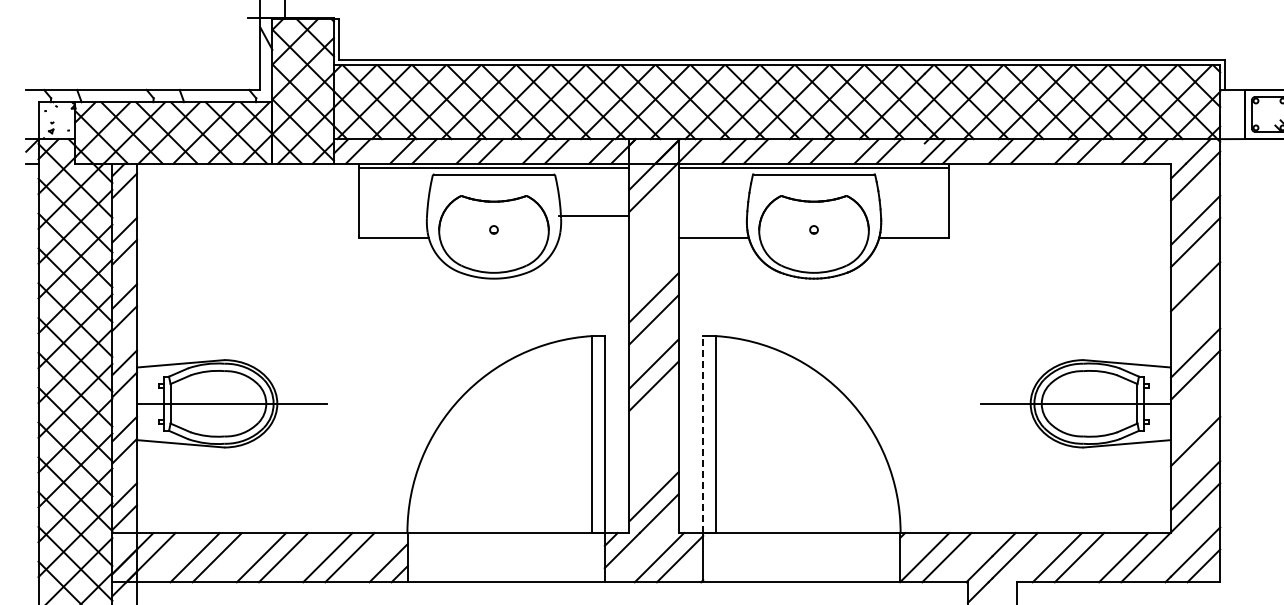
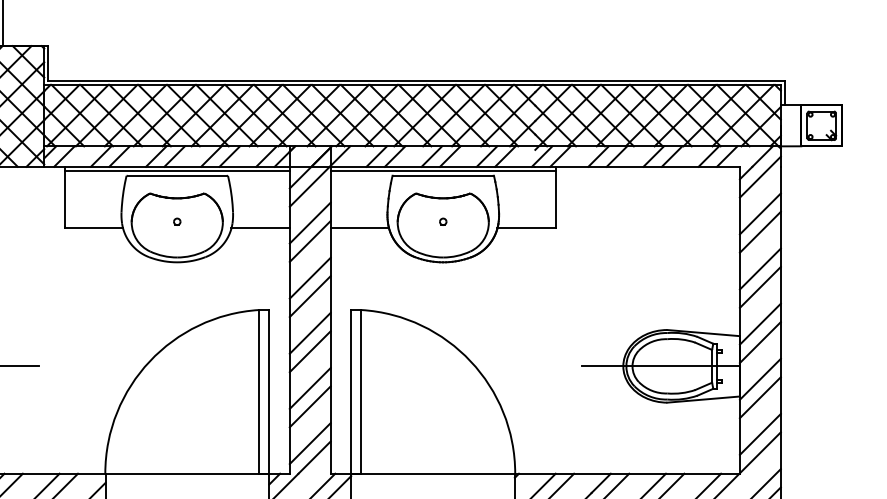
line: (594, 215) -> (260, 228), moved
line: (653, 231) -> (309, 223), added
line: (653, 253) -> (309, 241), added
line: (1195, 308) -> (760, 287), added
line: (1195, 419) -> (760, 379), added
line: (653, 430) -> (309, 388), added
line: (703, 434) -> (351, 391), dashed -> solid
line: (653, 452) -> (309, 406), added

